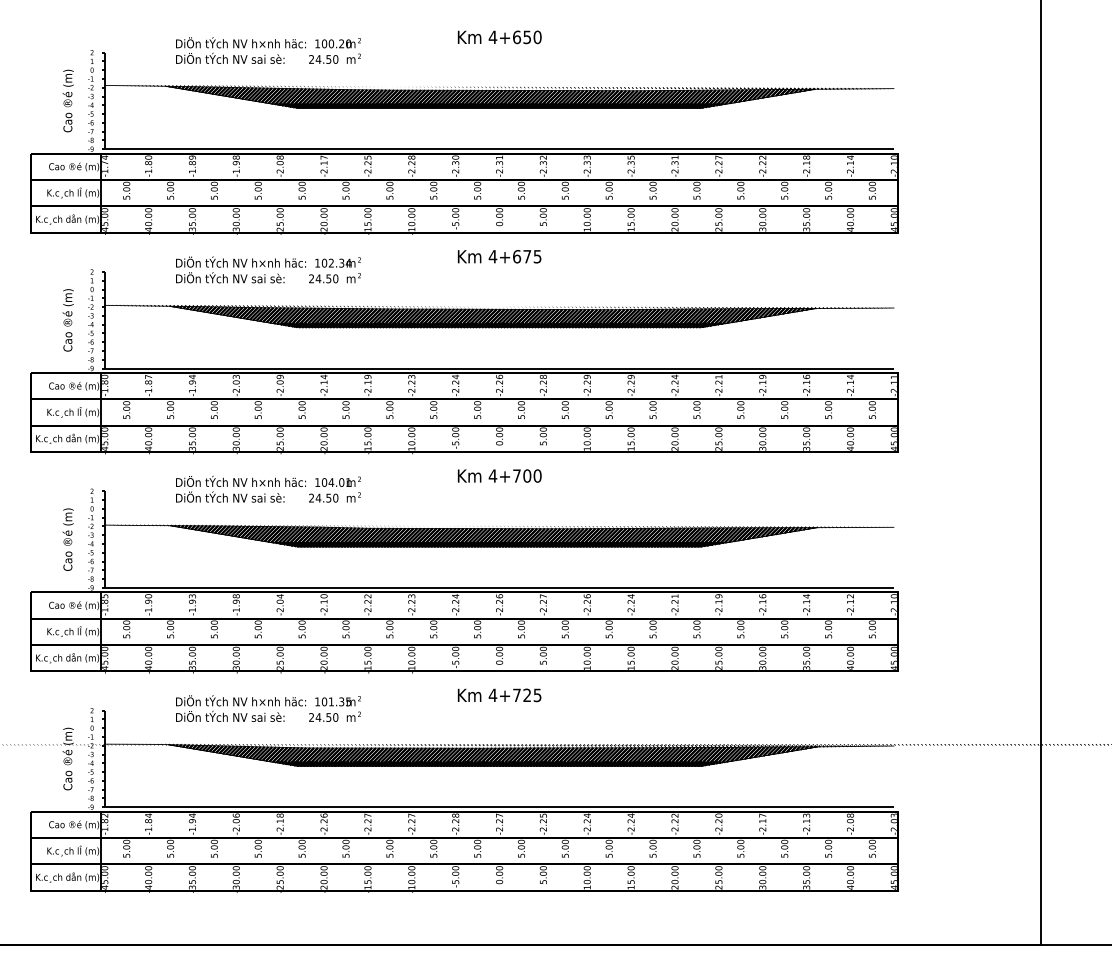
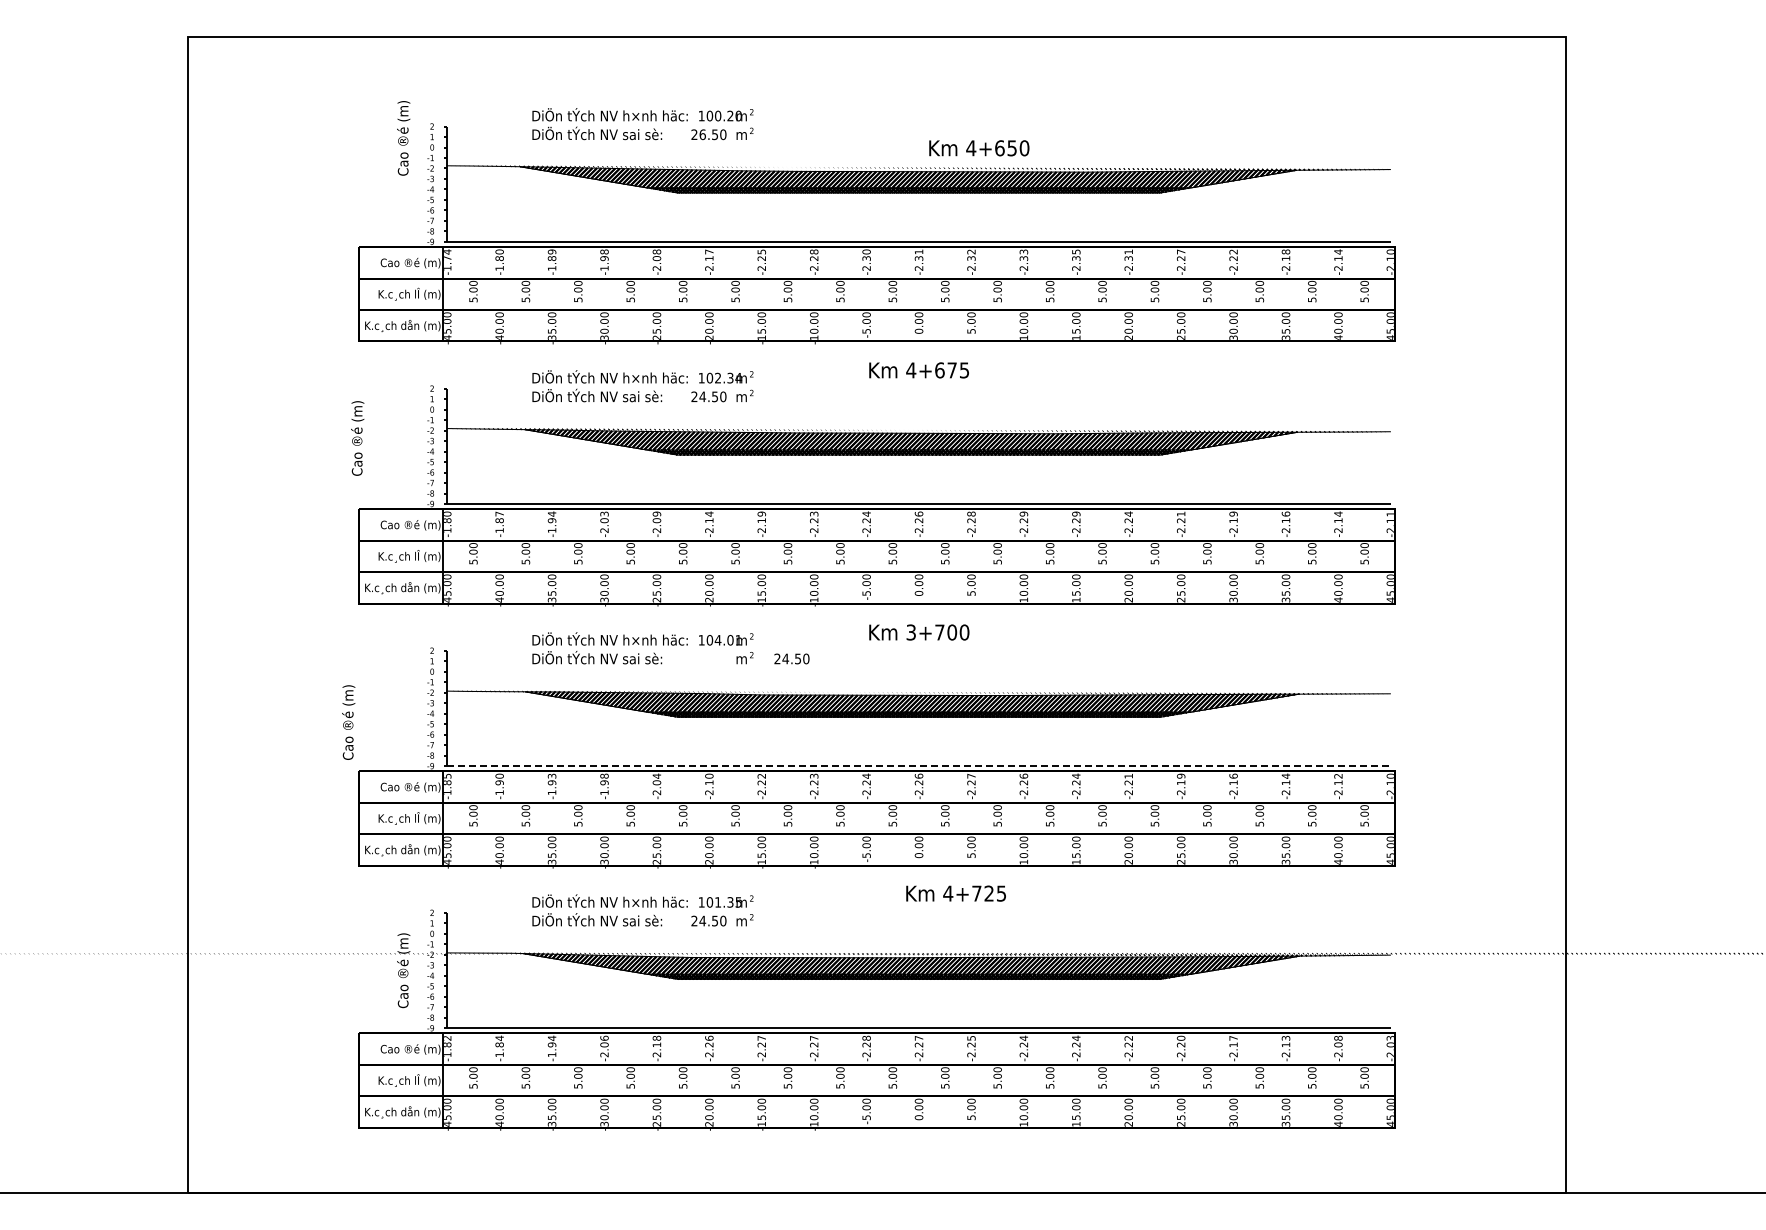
text: (499, 37) -> (979, 148), moved
text: (318, 59) -> (702, 134), 24.50 -> 26.50
text: (68, 101) -> (403, 138), moved
text: (68, 320) -> (357, 438), moved
text: (493, 476) -> (911, 632), 4+700 -> 3+700
text: (323, 497) -> (791, 658), moved
text: (68, 539) -> (348, 722), moved
line: (499, 588) -> (919, 766), solid -> dashed
text: (499, 695) -> (955, 893), moved

